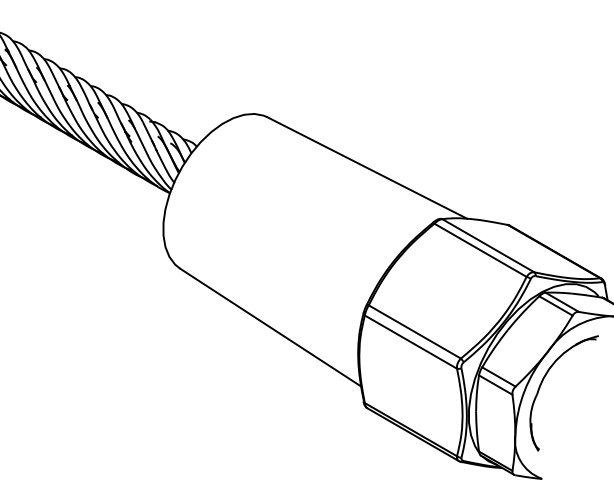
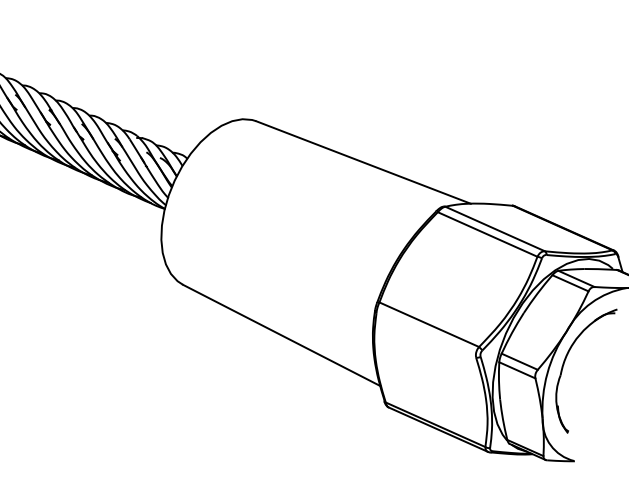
line: (410, 341) -> (425, 334), removed

